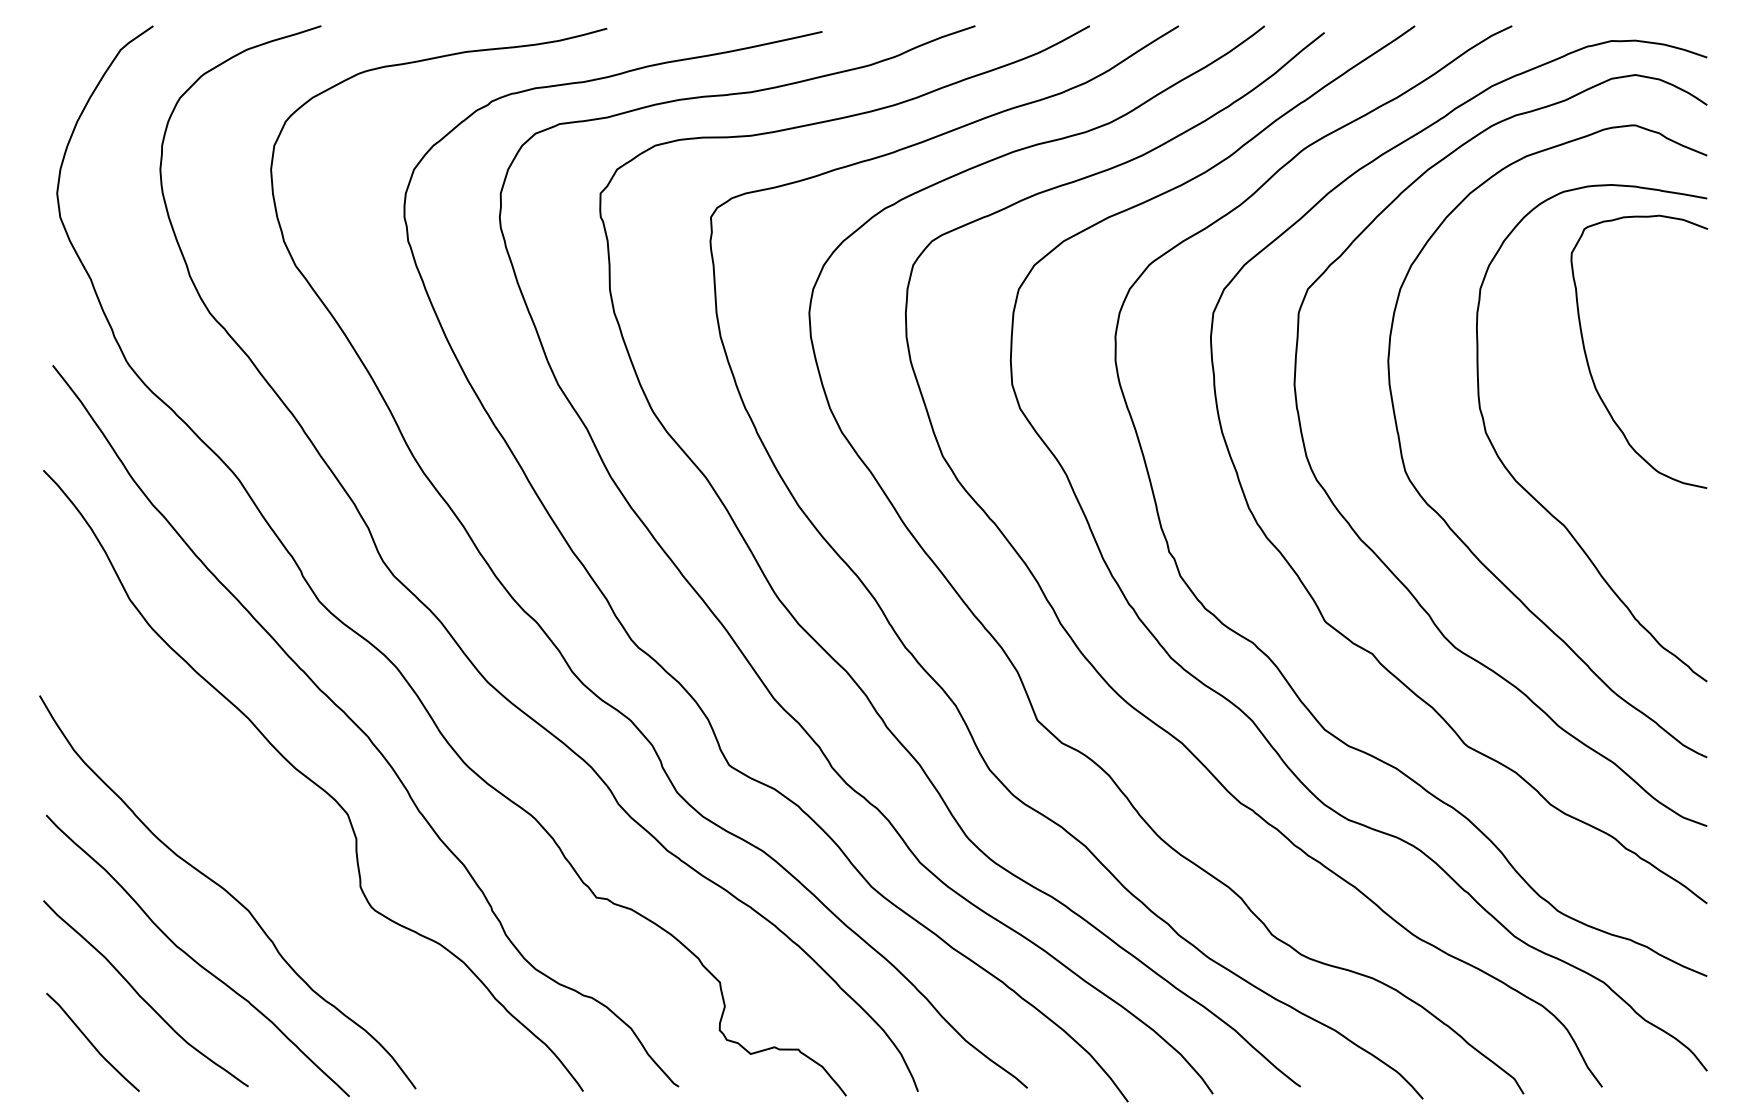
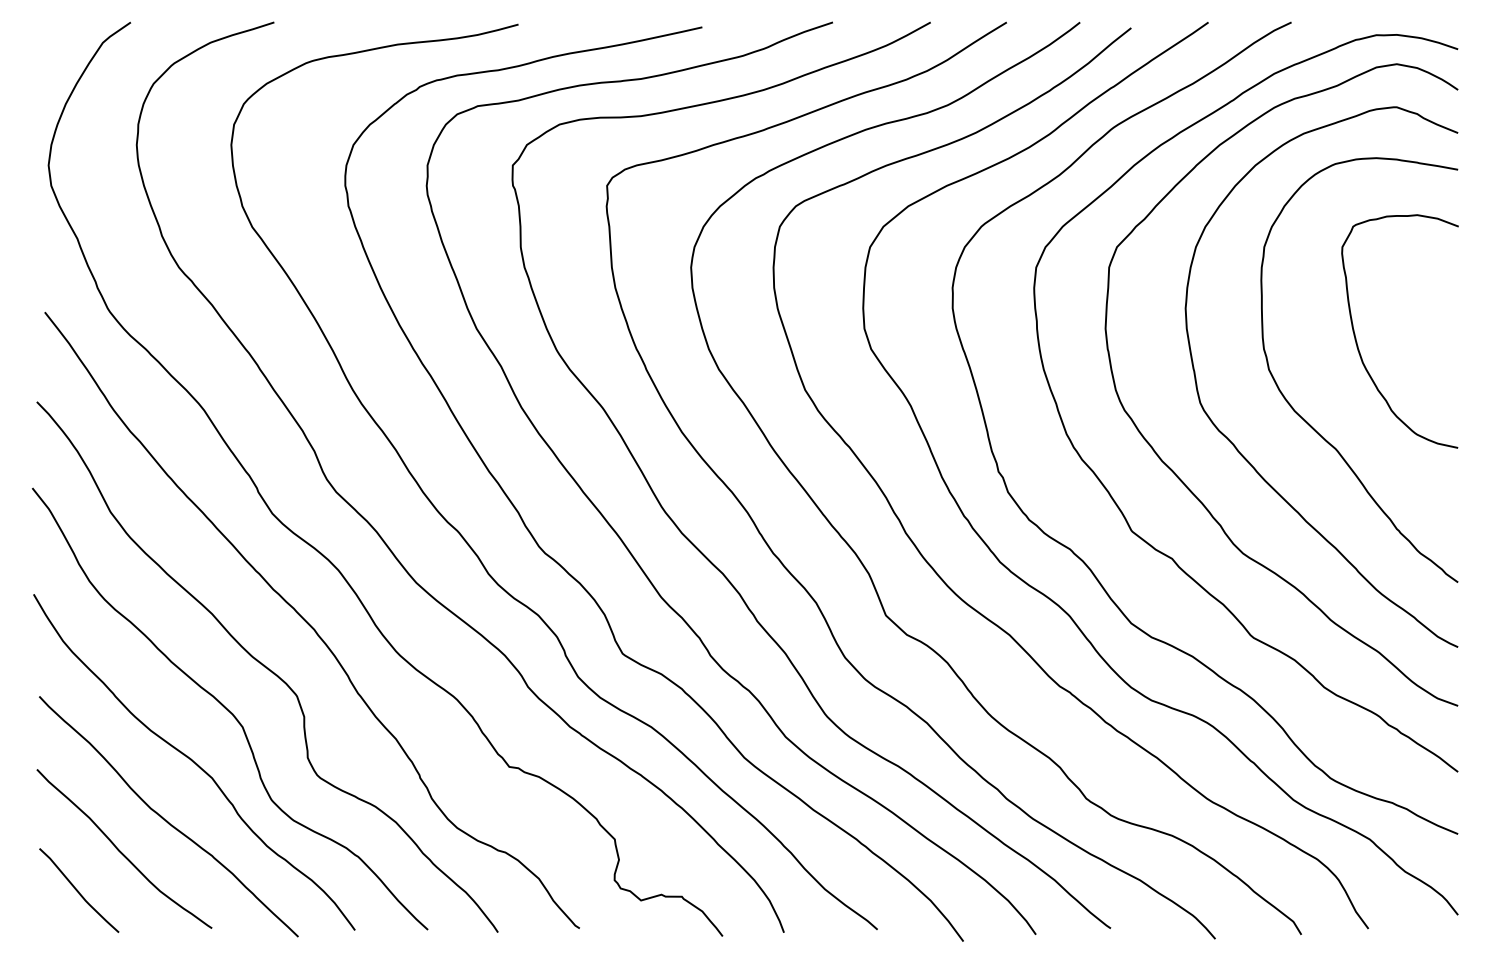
curve: (1589, 365) -> (1357, 343), moved
curve: (267, 830) -> (228, 709), added

